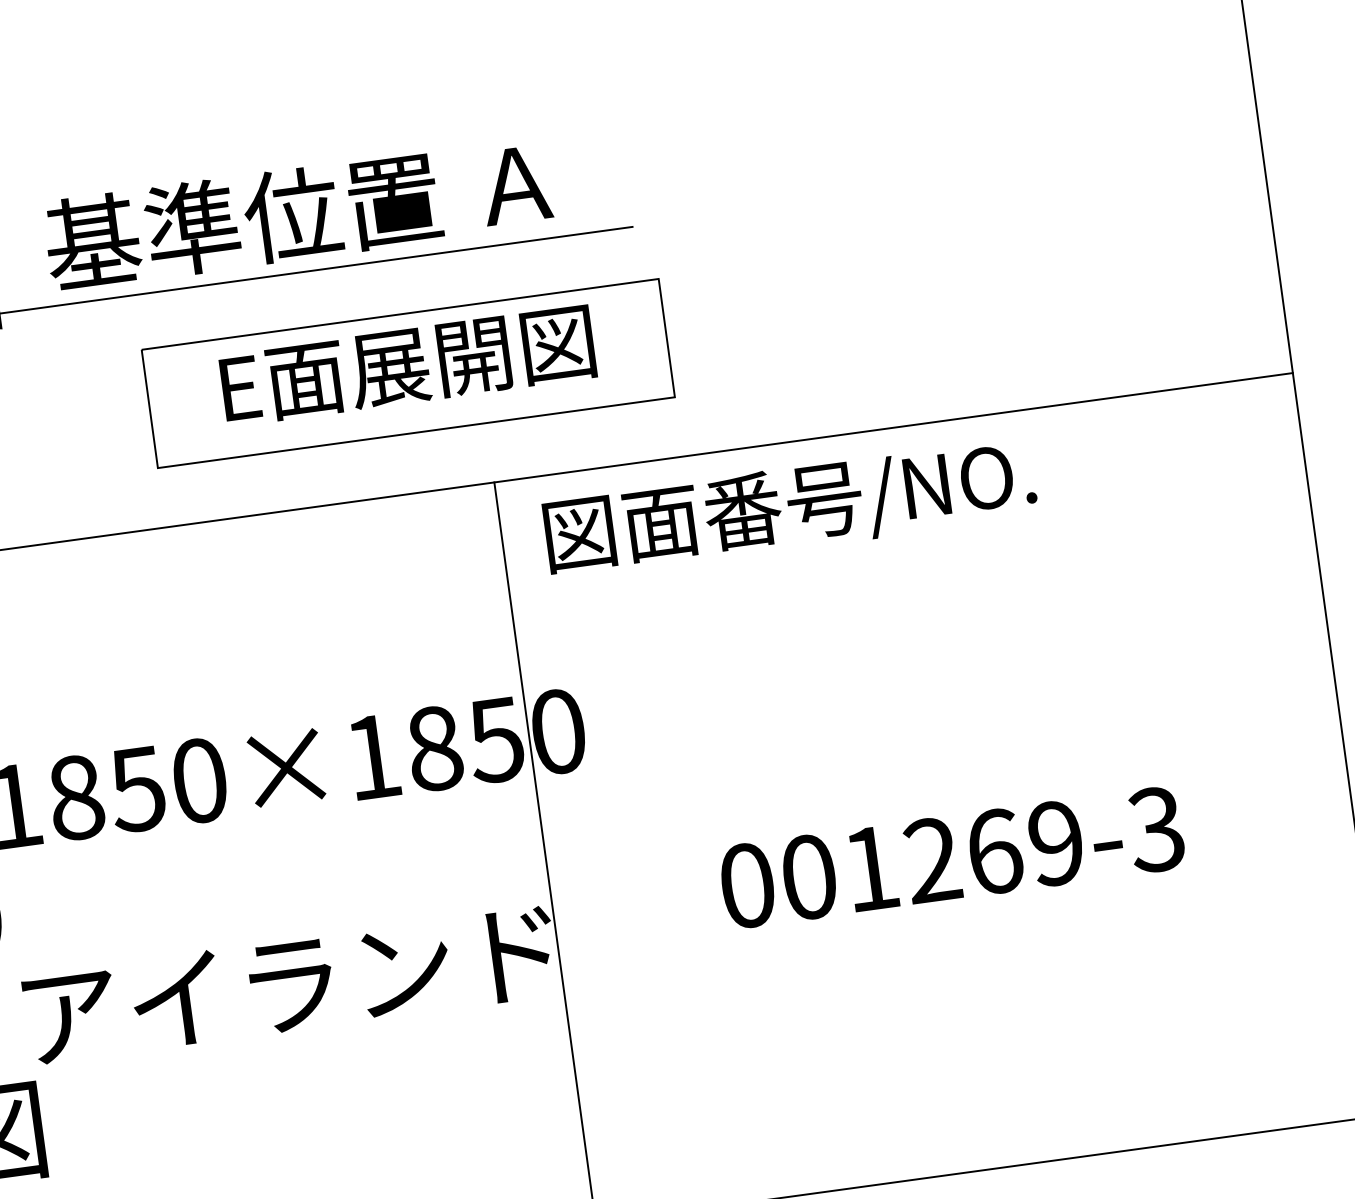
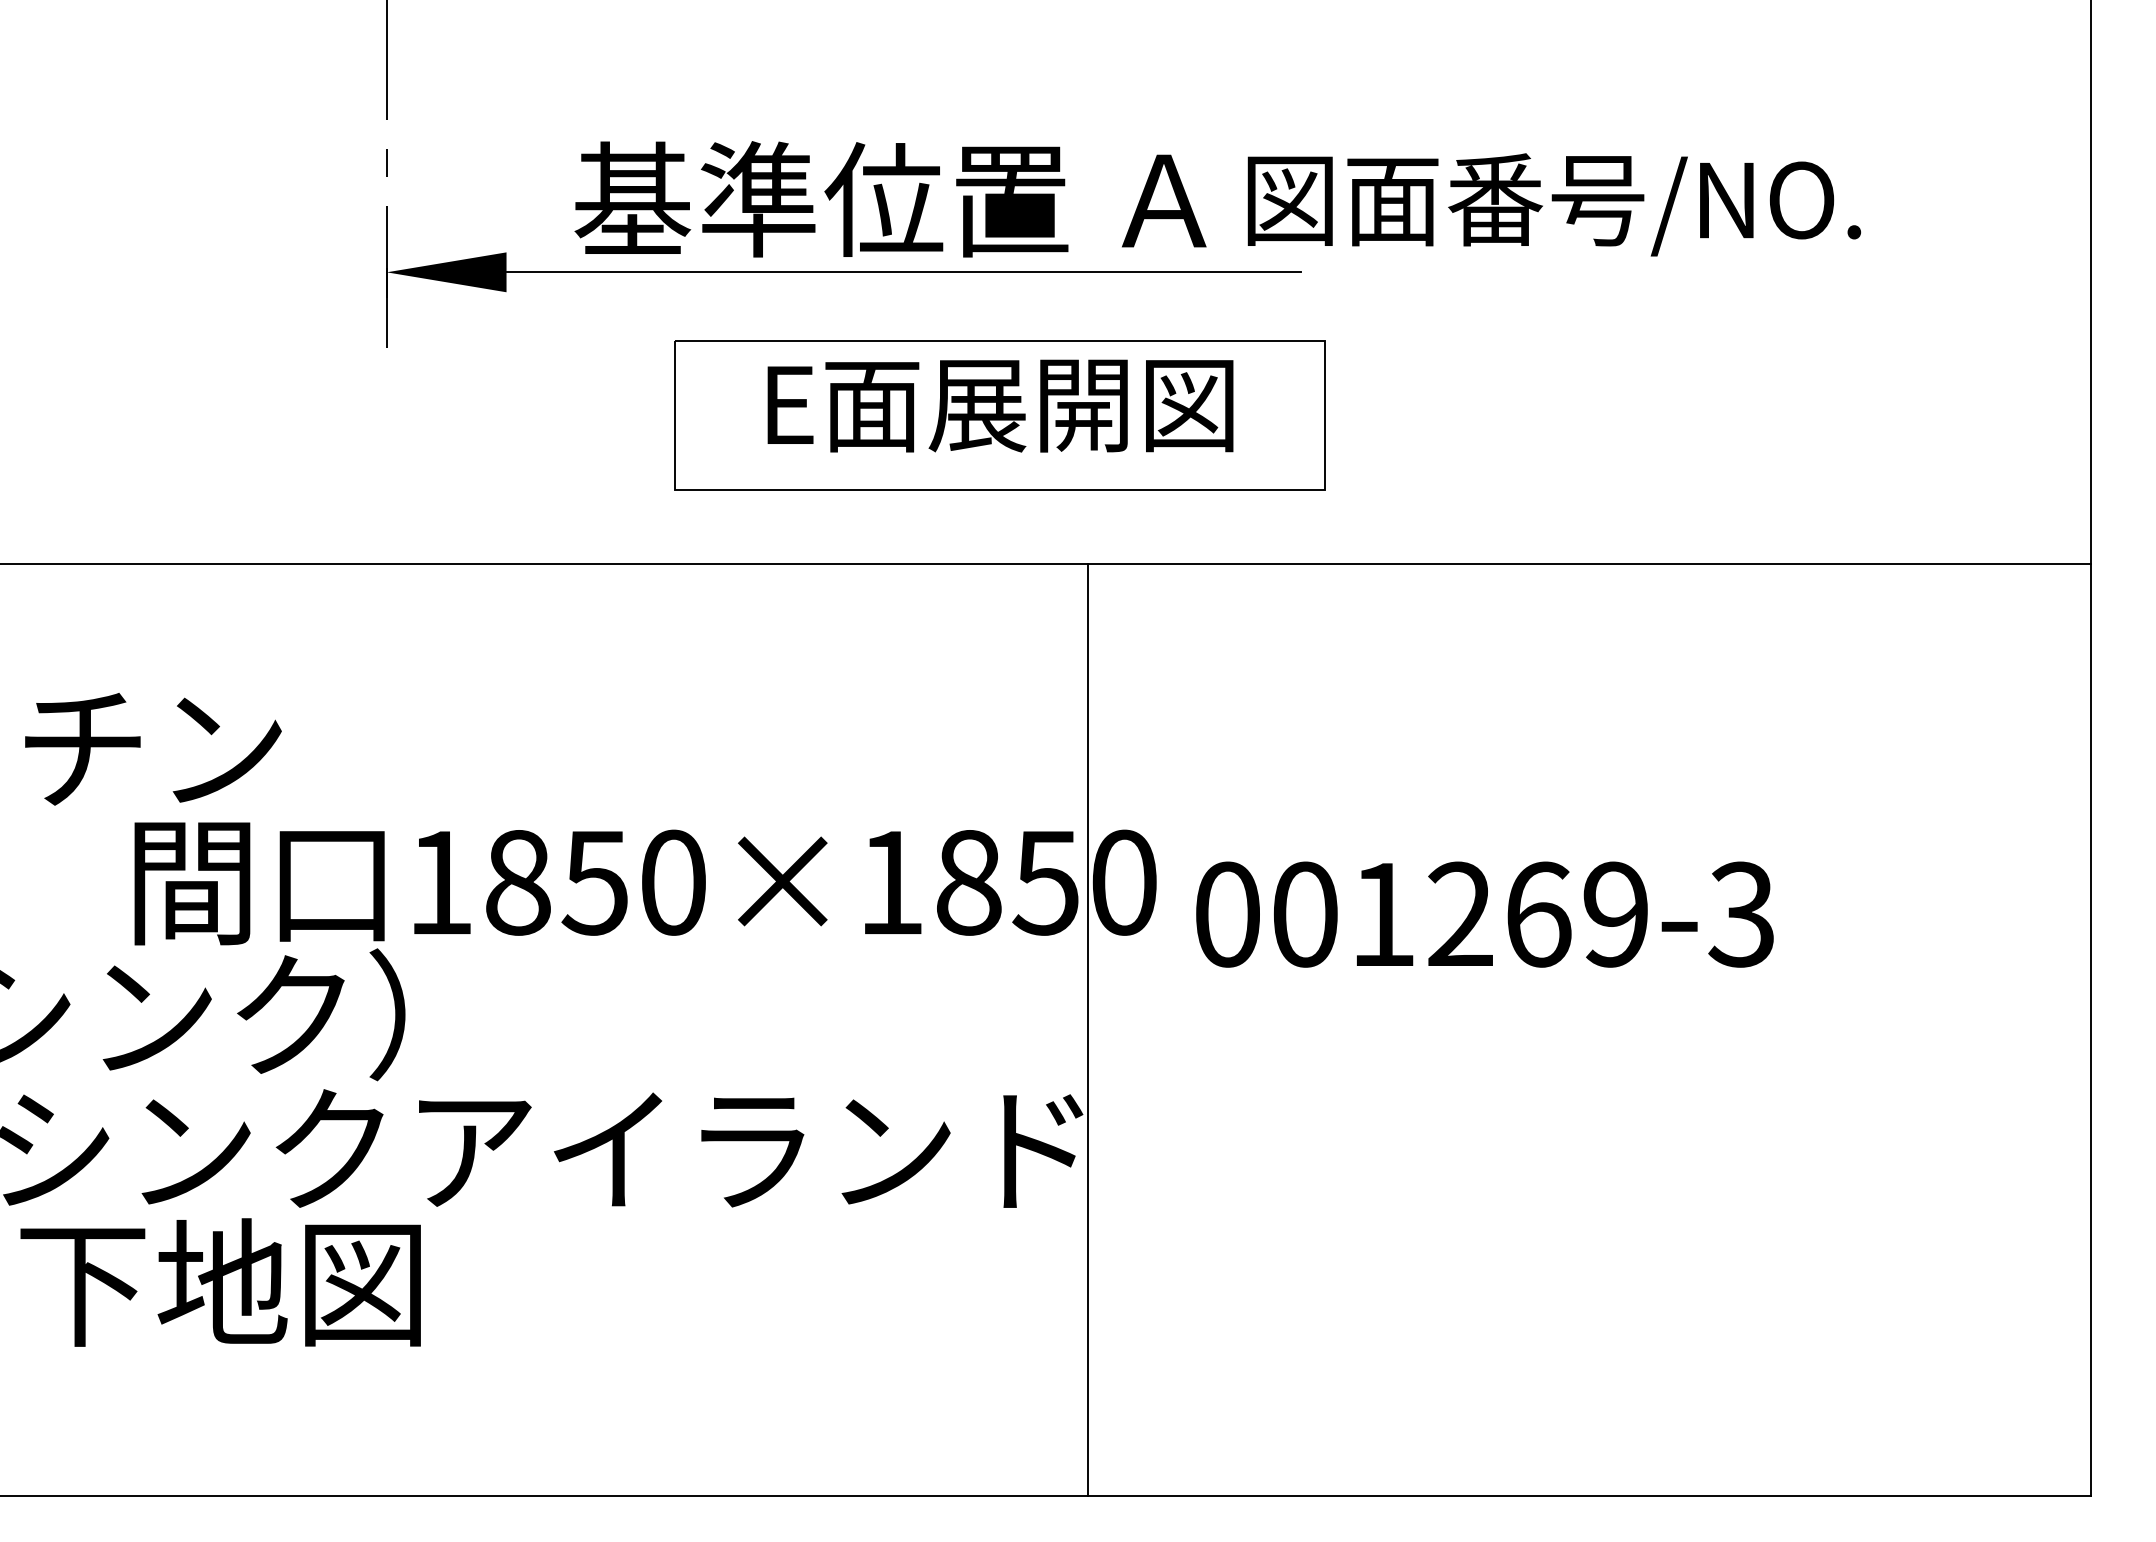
text: (790, 508) -> (1554, 204), moved
text: (951, 857) -> (1484, 914), moved

